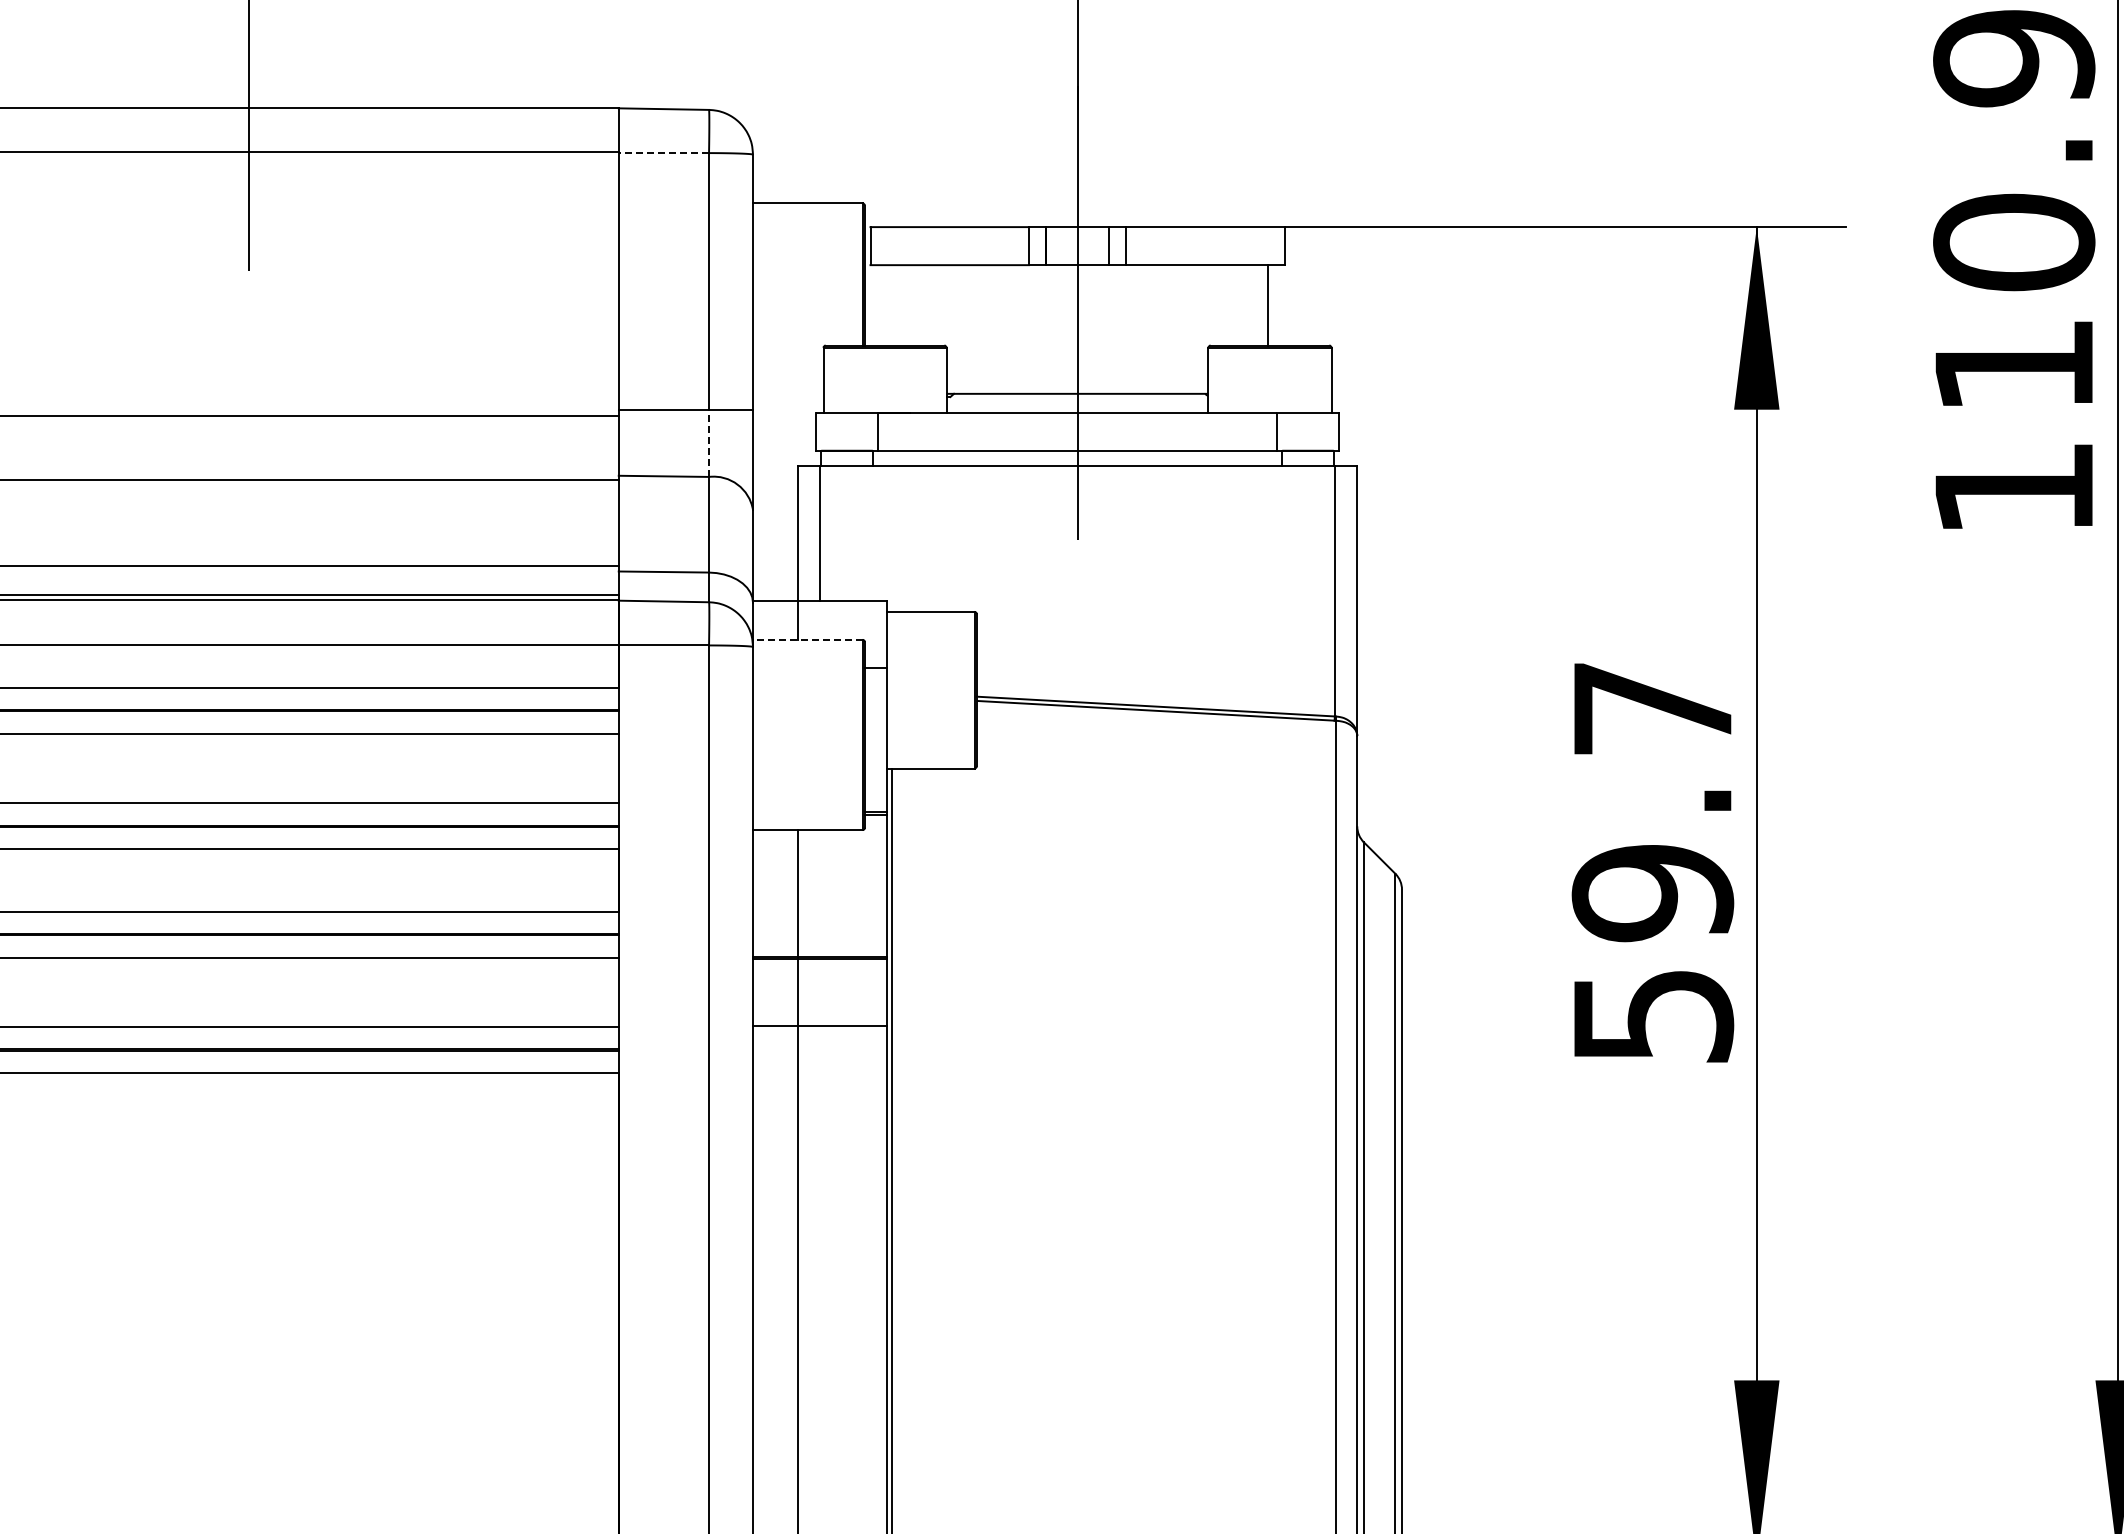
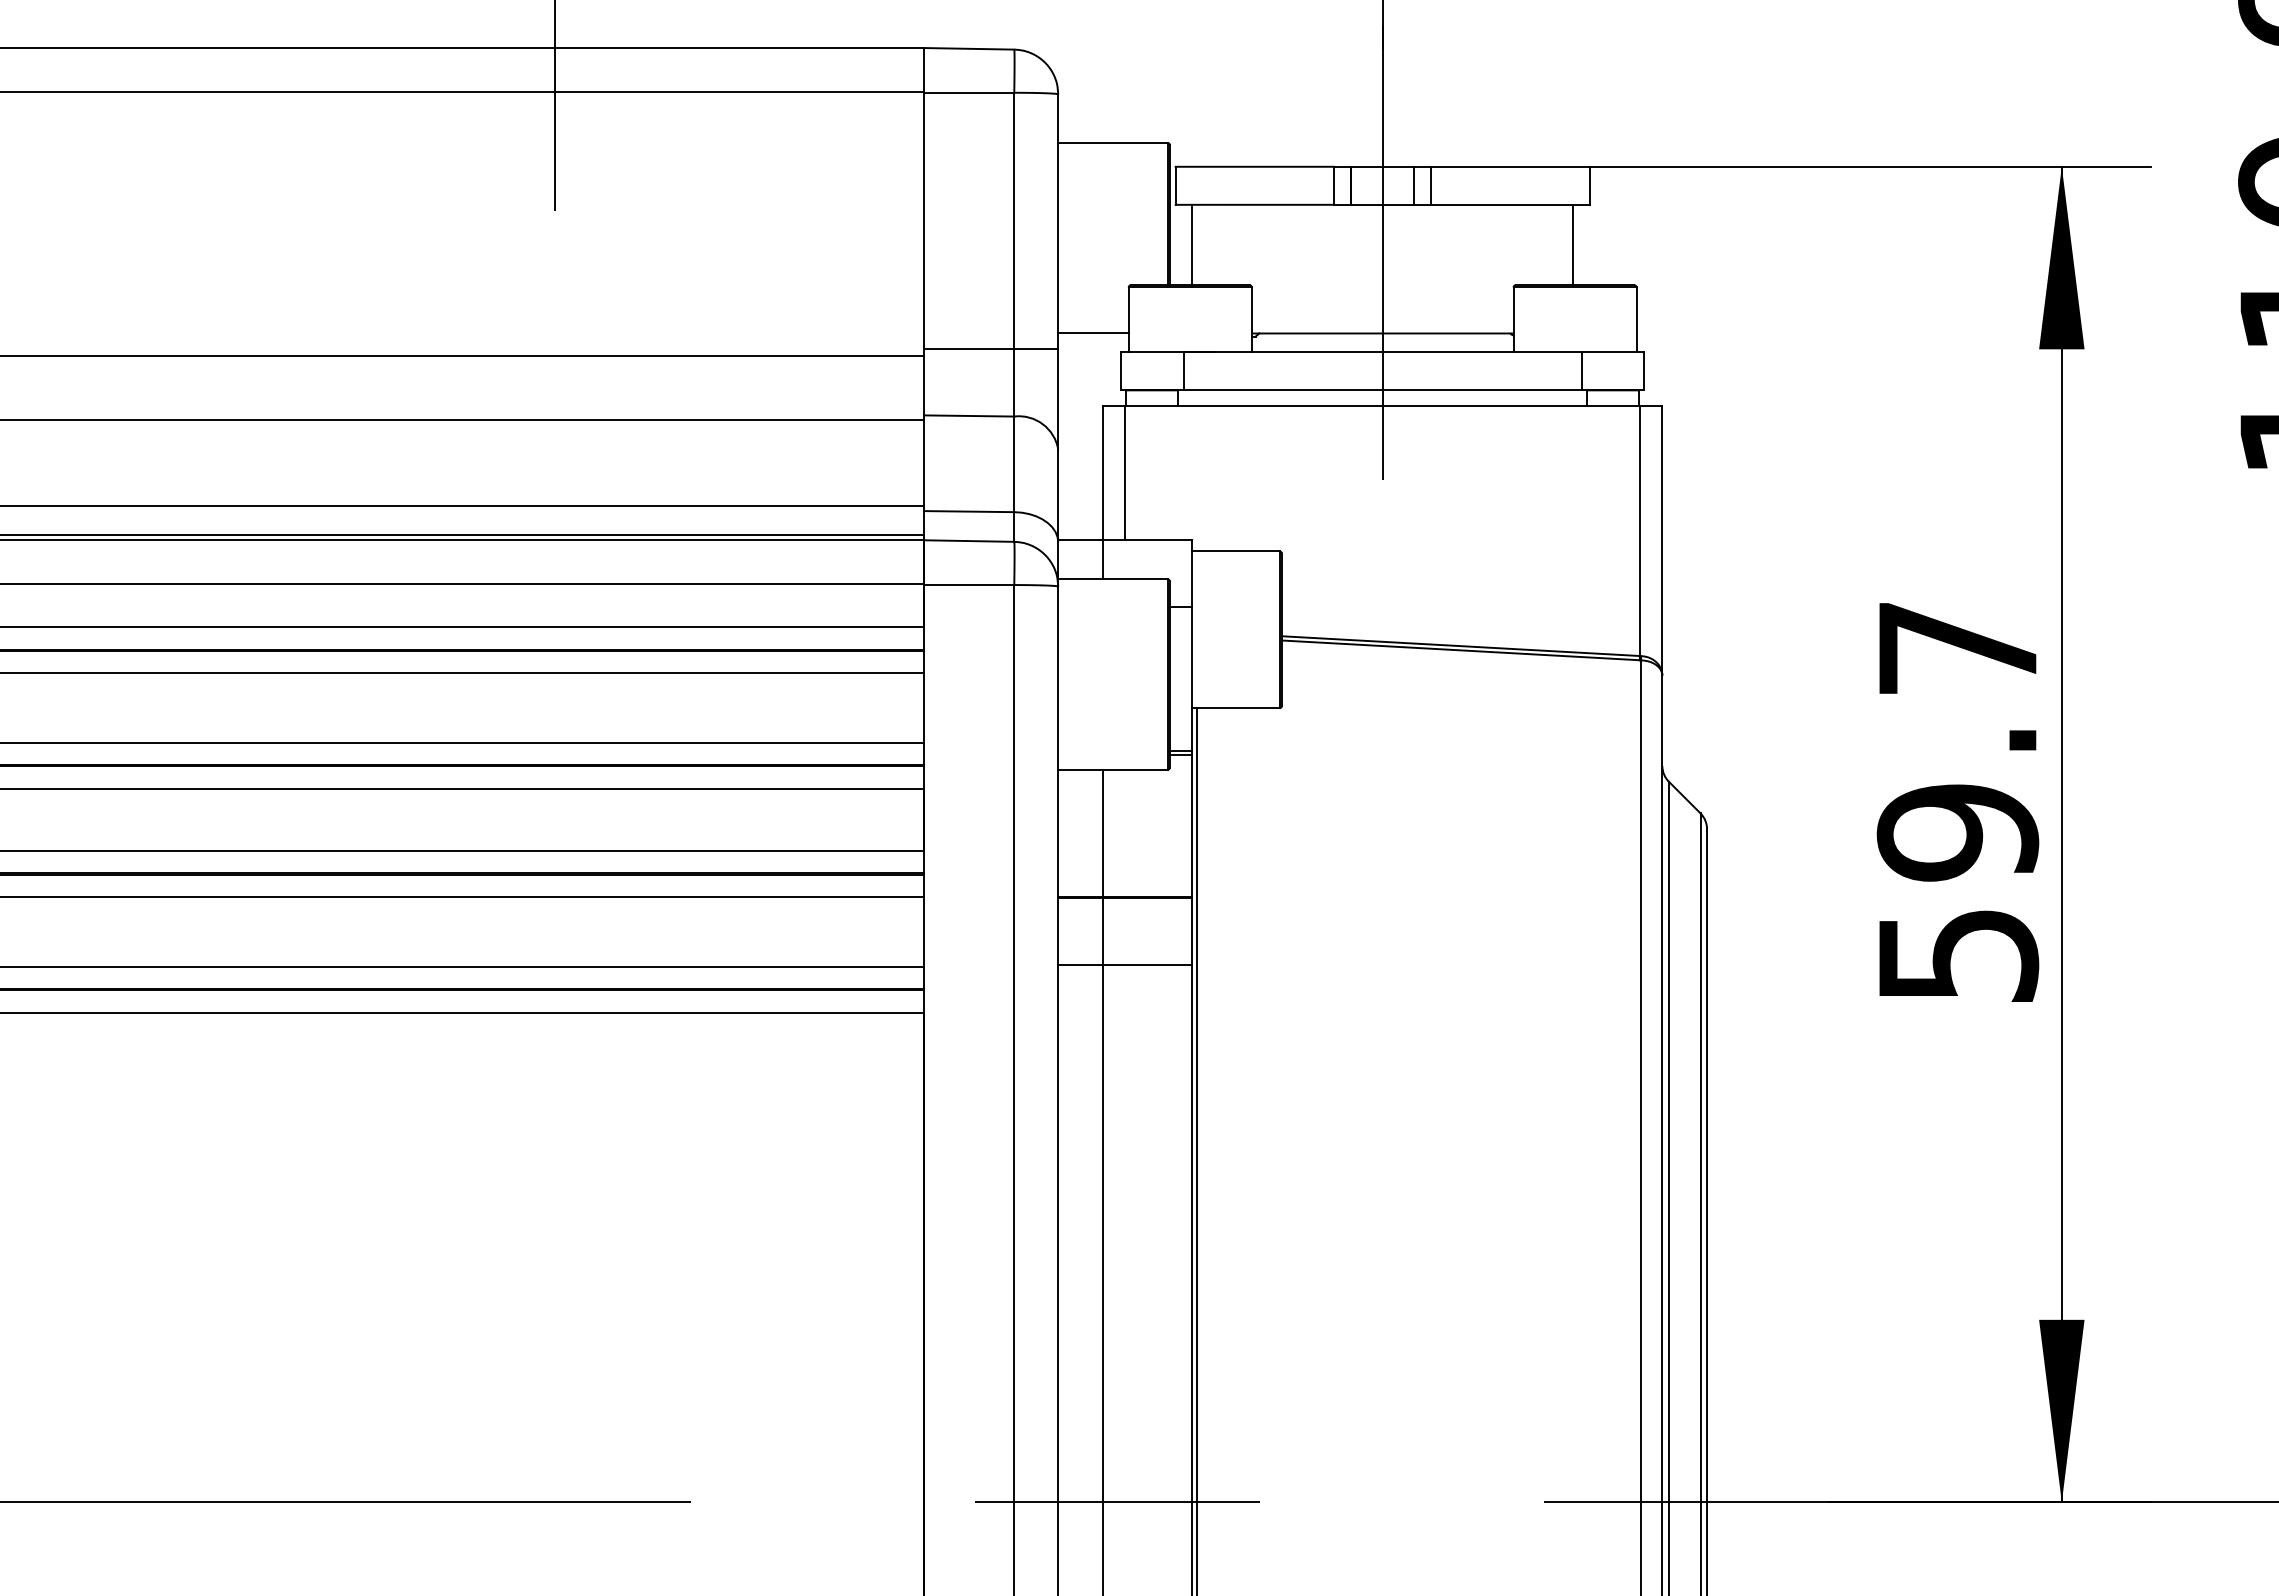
line: (663, 152) -> (968, 92), dashed -> solid
line: (887, 304) -> (1192, 244), added
line: (788, 393) -> (1093, 333), added
line: (709, 442) -> (1014, 382), dashed -> solid
line: (808, 639) -> (1113, 579), dashed -> solid

